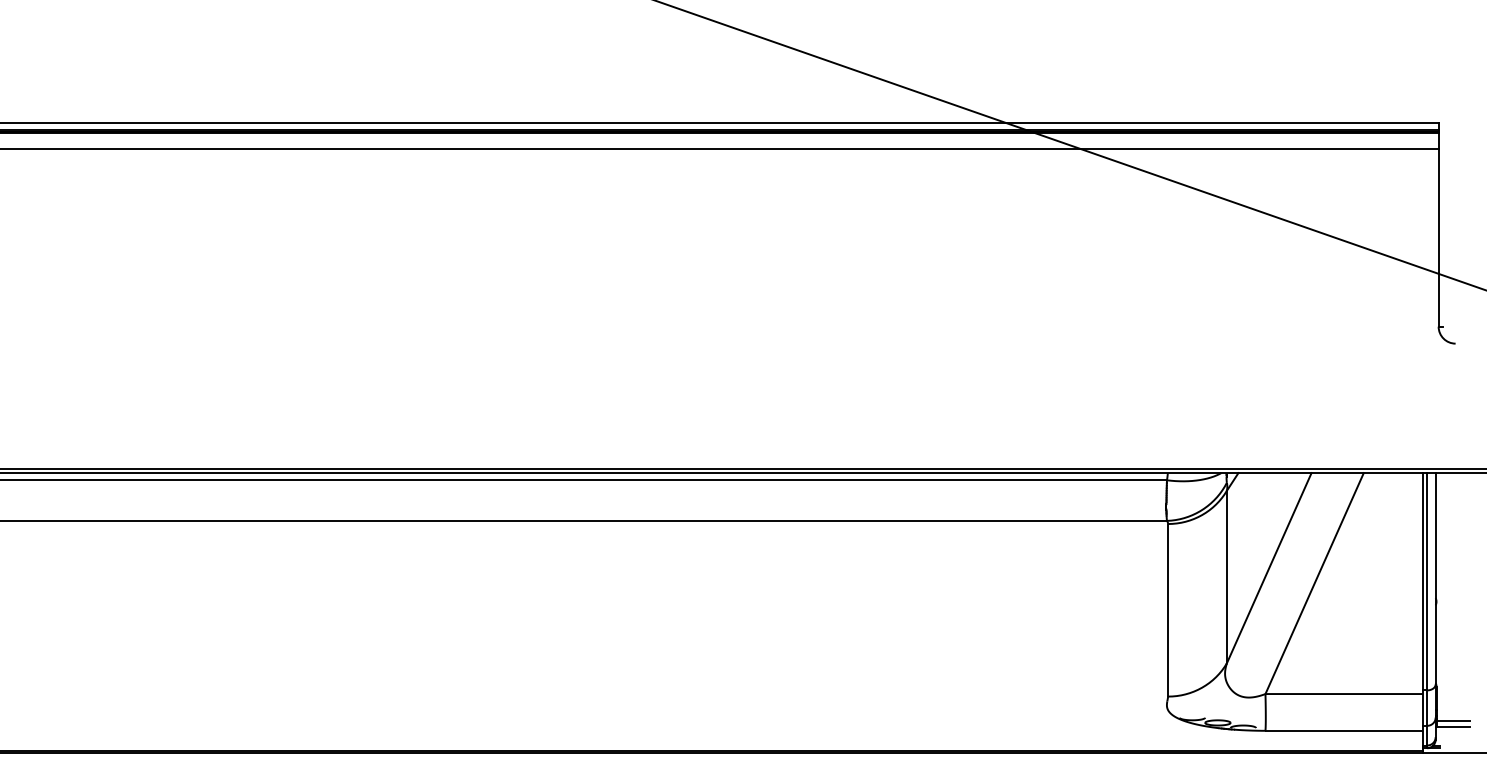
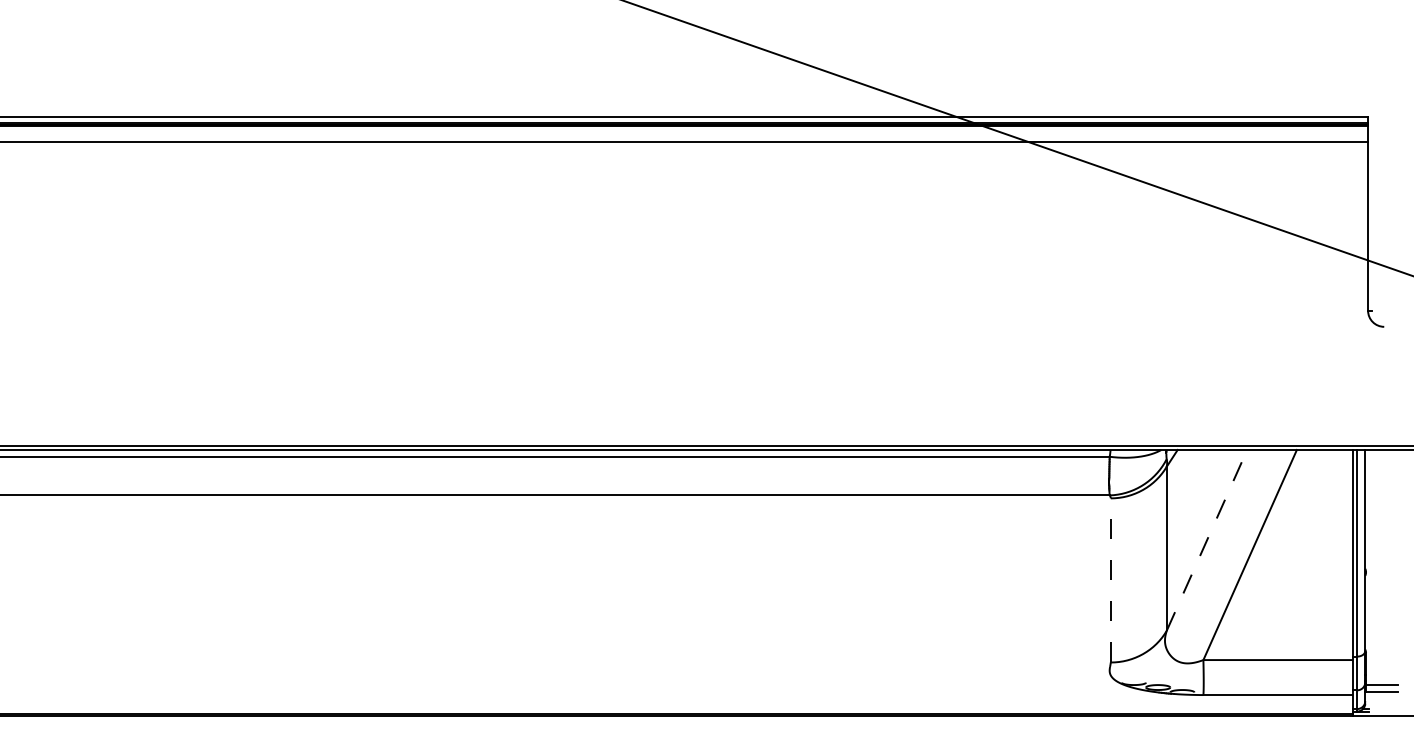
line: (1269, 567) -> (1207, 539), solid -> dashed
line: (1167, 611) -> (1110, 581), solid -> dashed

